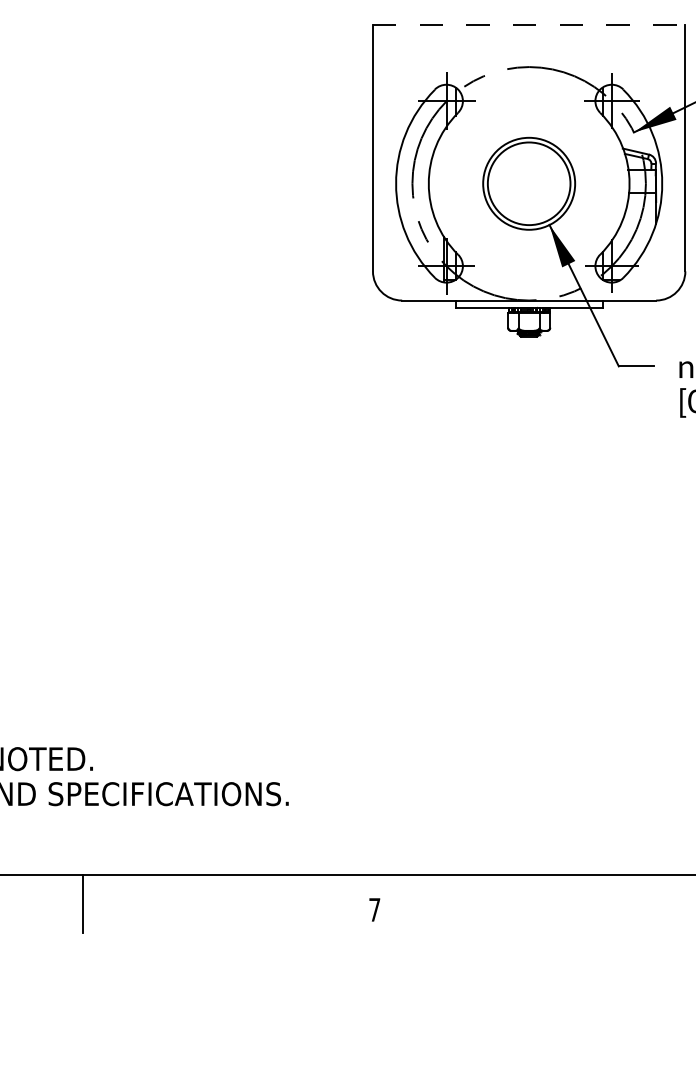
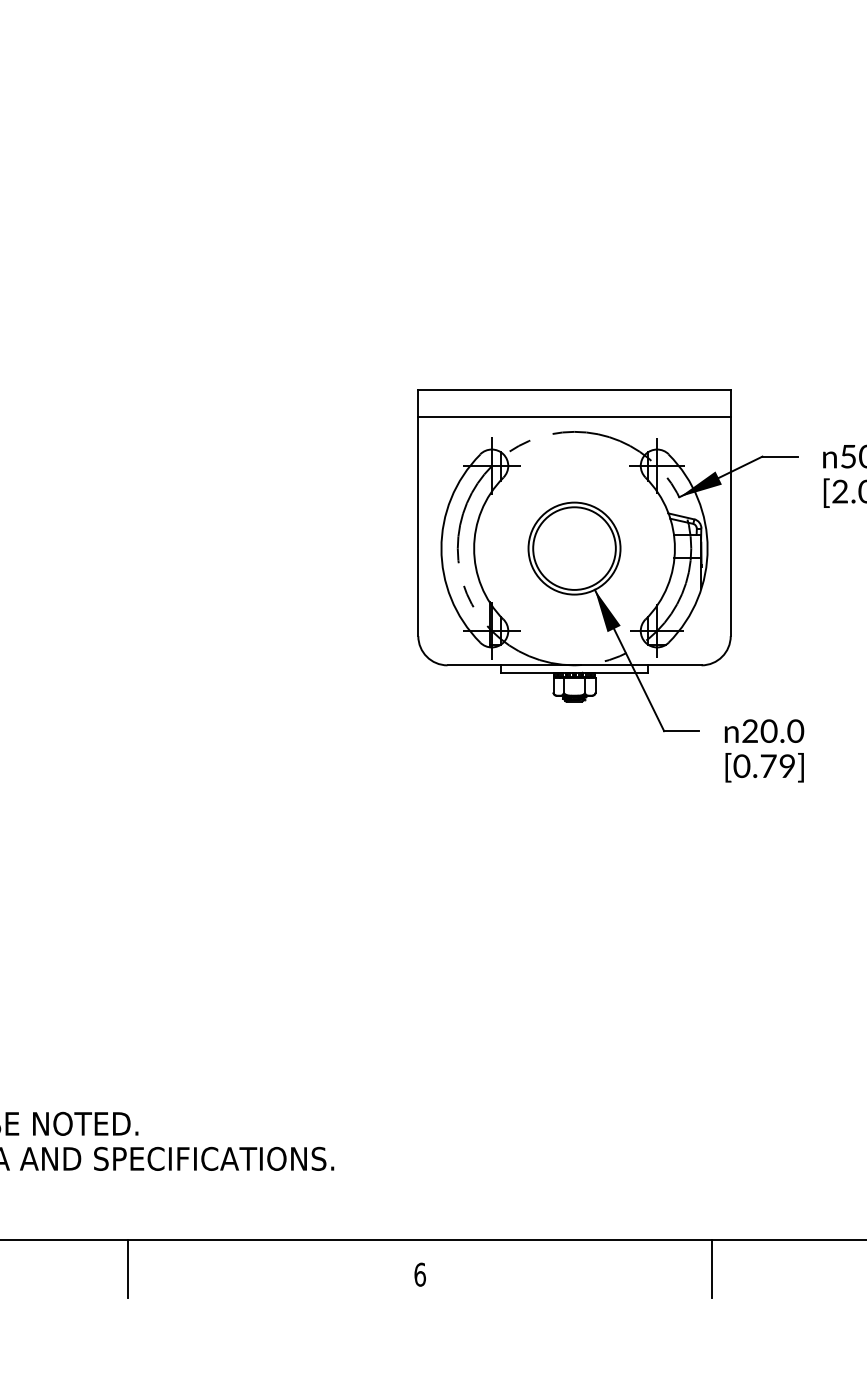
line: (530, 24) -> (575, 389), dashed -> solid
line: (529, 52) -> (574, 417), added
line: (667, 903) -> (712, 1268), added
text: (374, 909) -> (419, 1274), 7 -> 6

